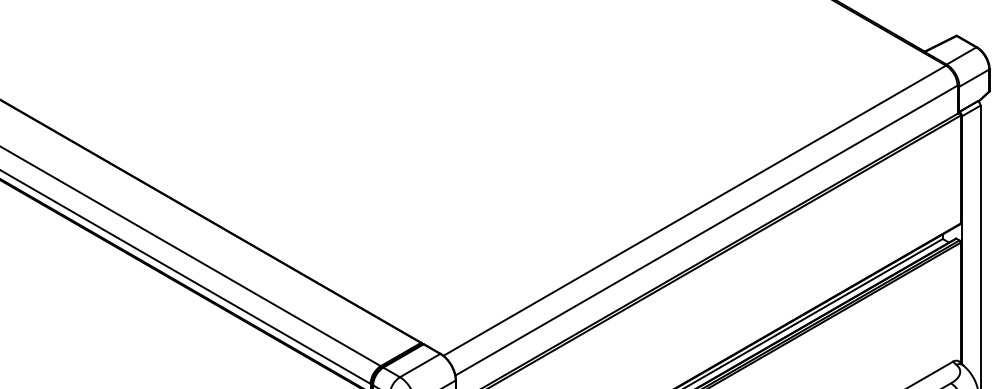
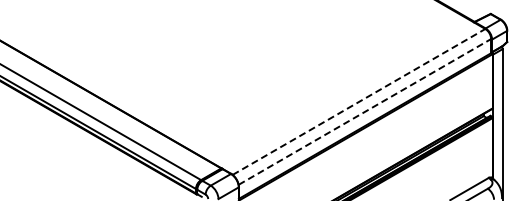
line: (695, 209) -> (359, 101), solid -> dashed
line: (705, 229) -> (364, 111), solid -> dashed

